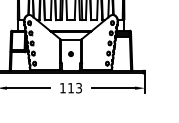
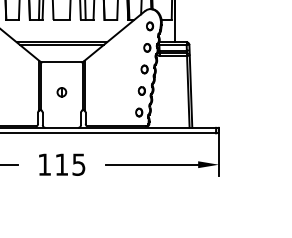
text: (78, 87) -> (77, 163), 113 -> 115

